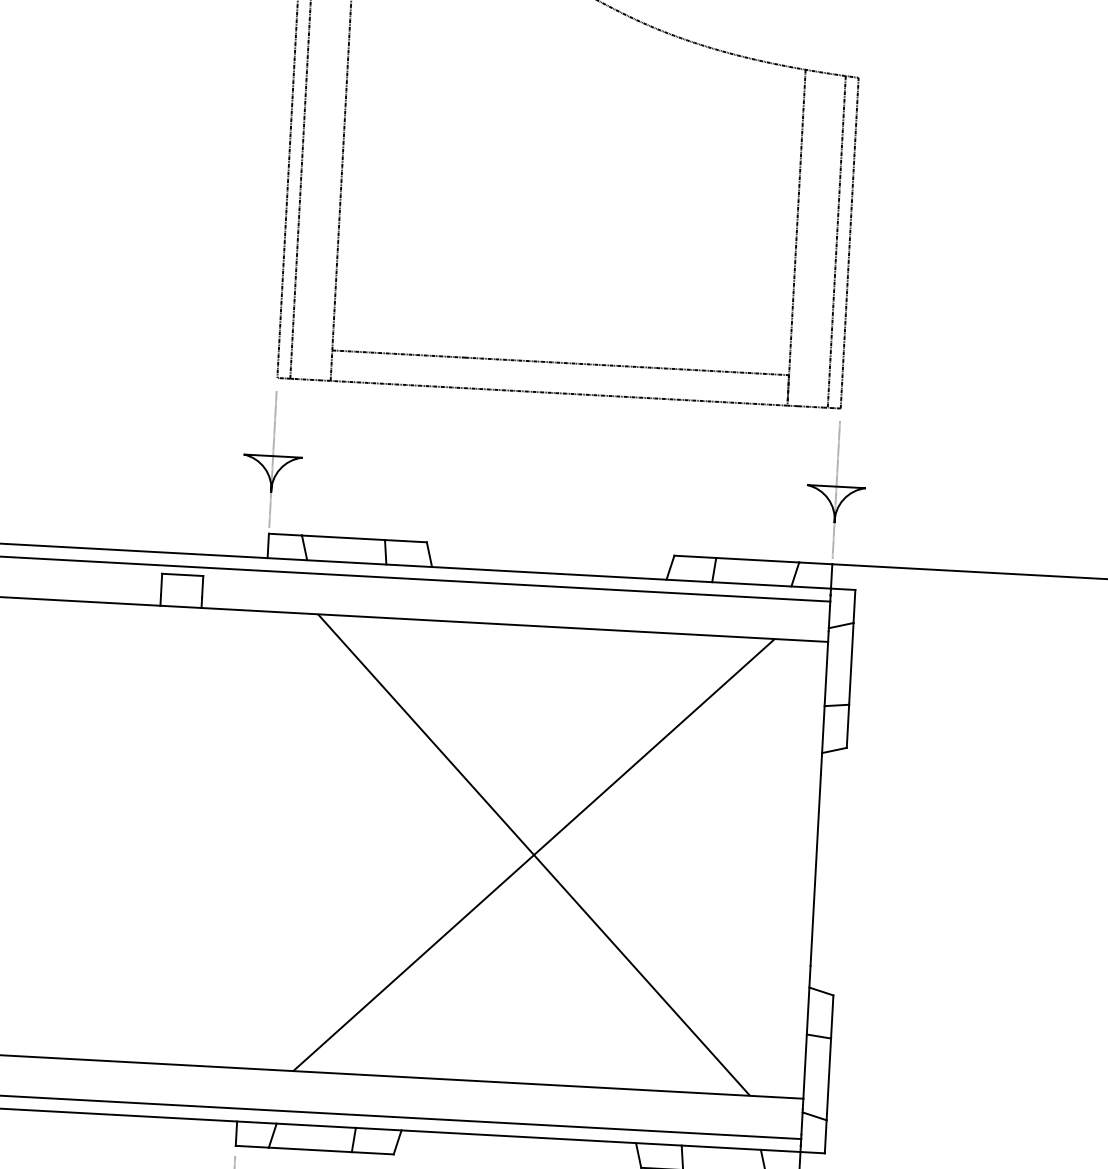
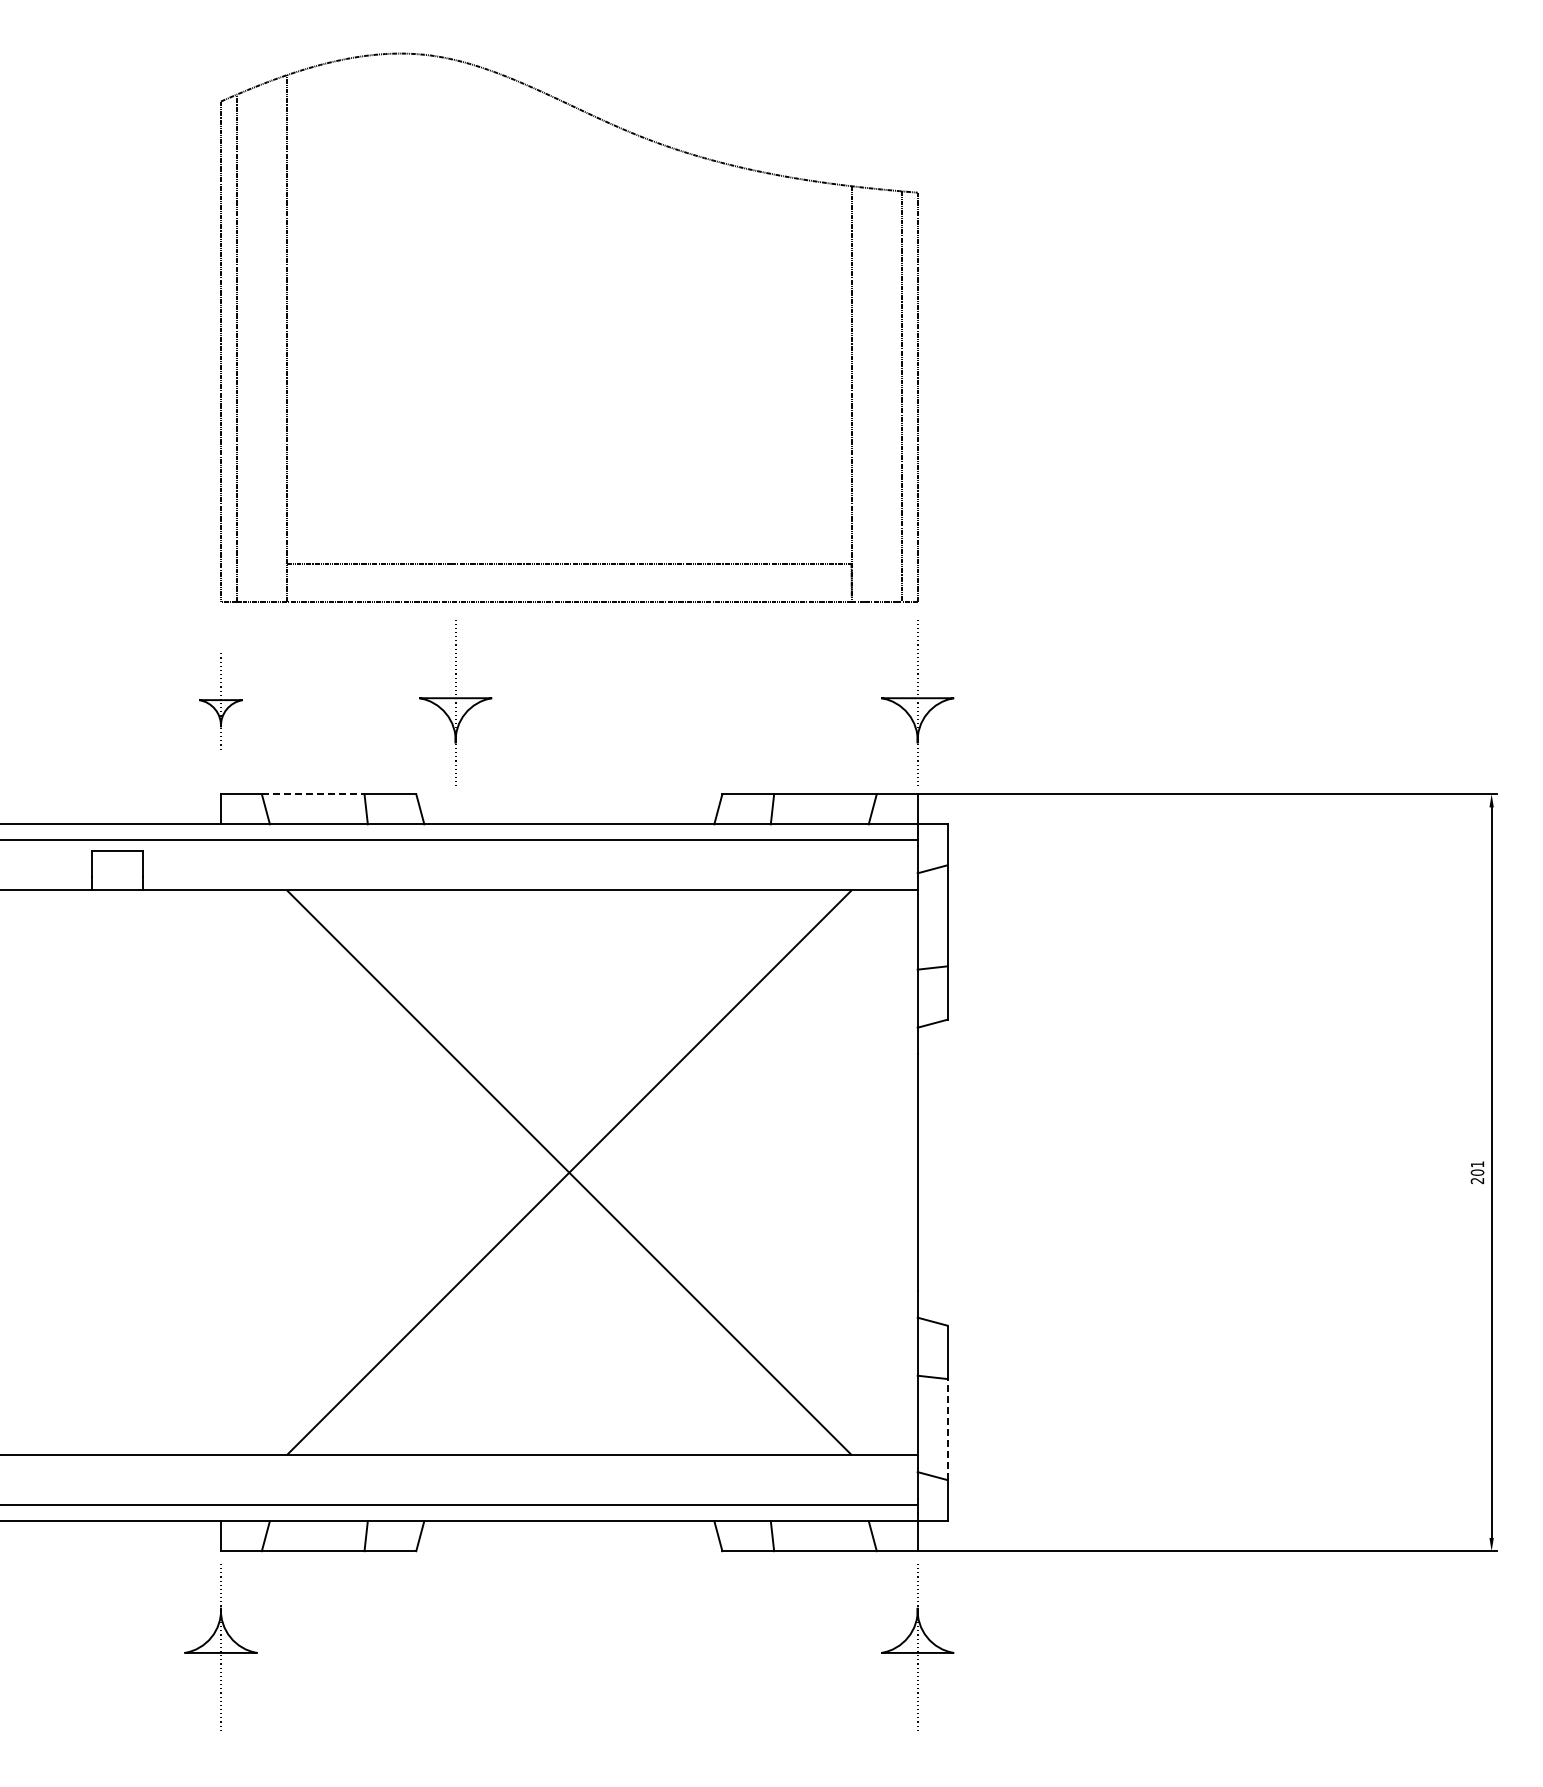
part: (272, 459) -> (220, 702), size x0.6
part: (462, 469) -> (455, 702), added
line: (343, 538) -> (313, 794), solid -> dashed
line: (828, 1079) -> (947, 1429), solid -> dashed

